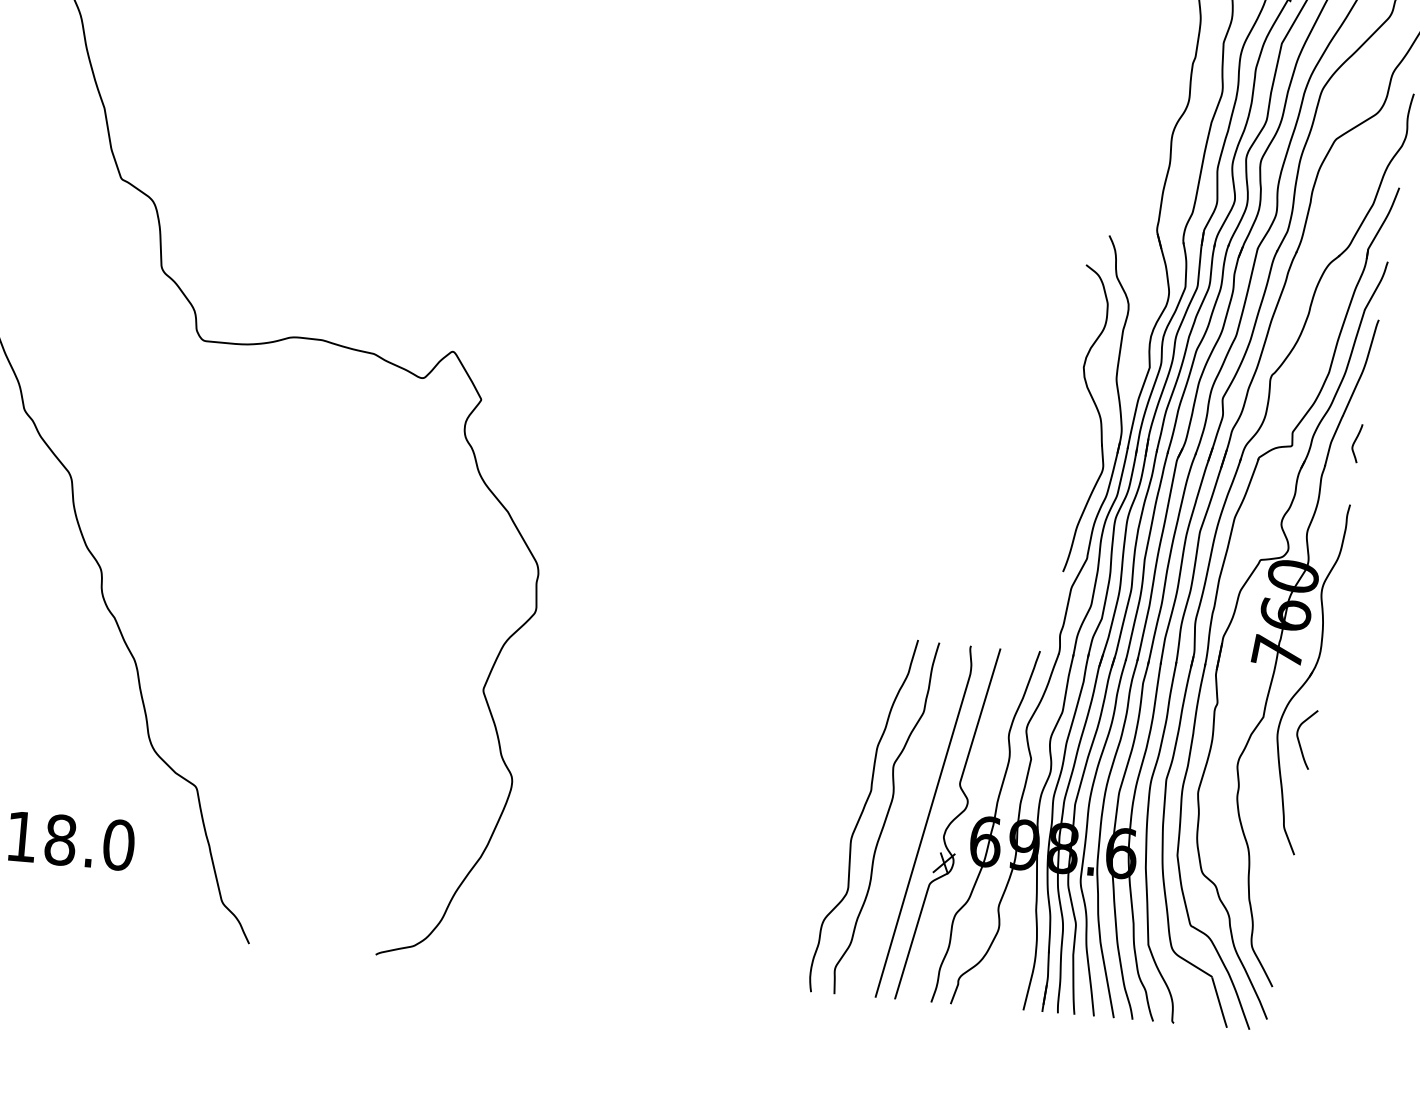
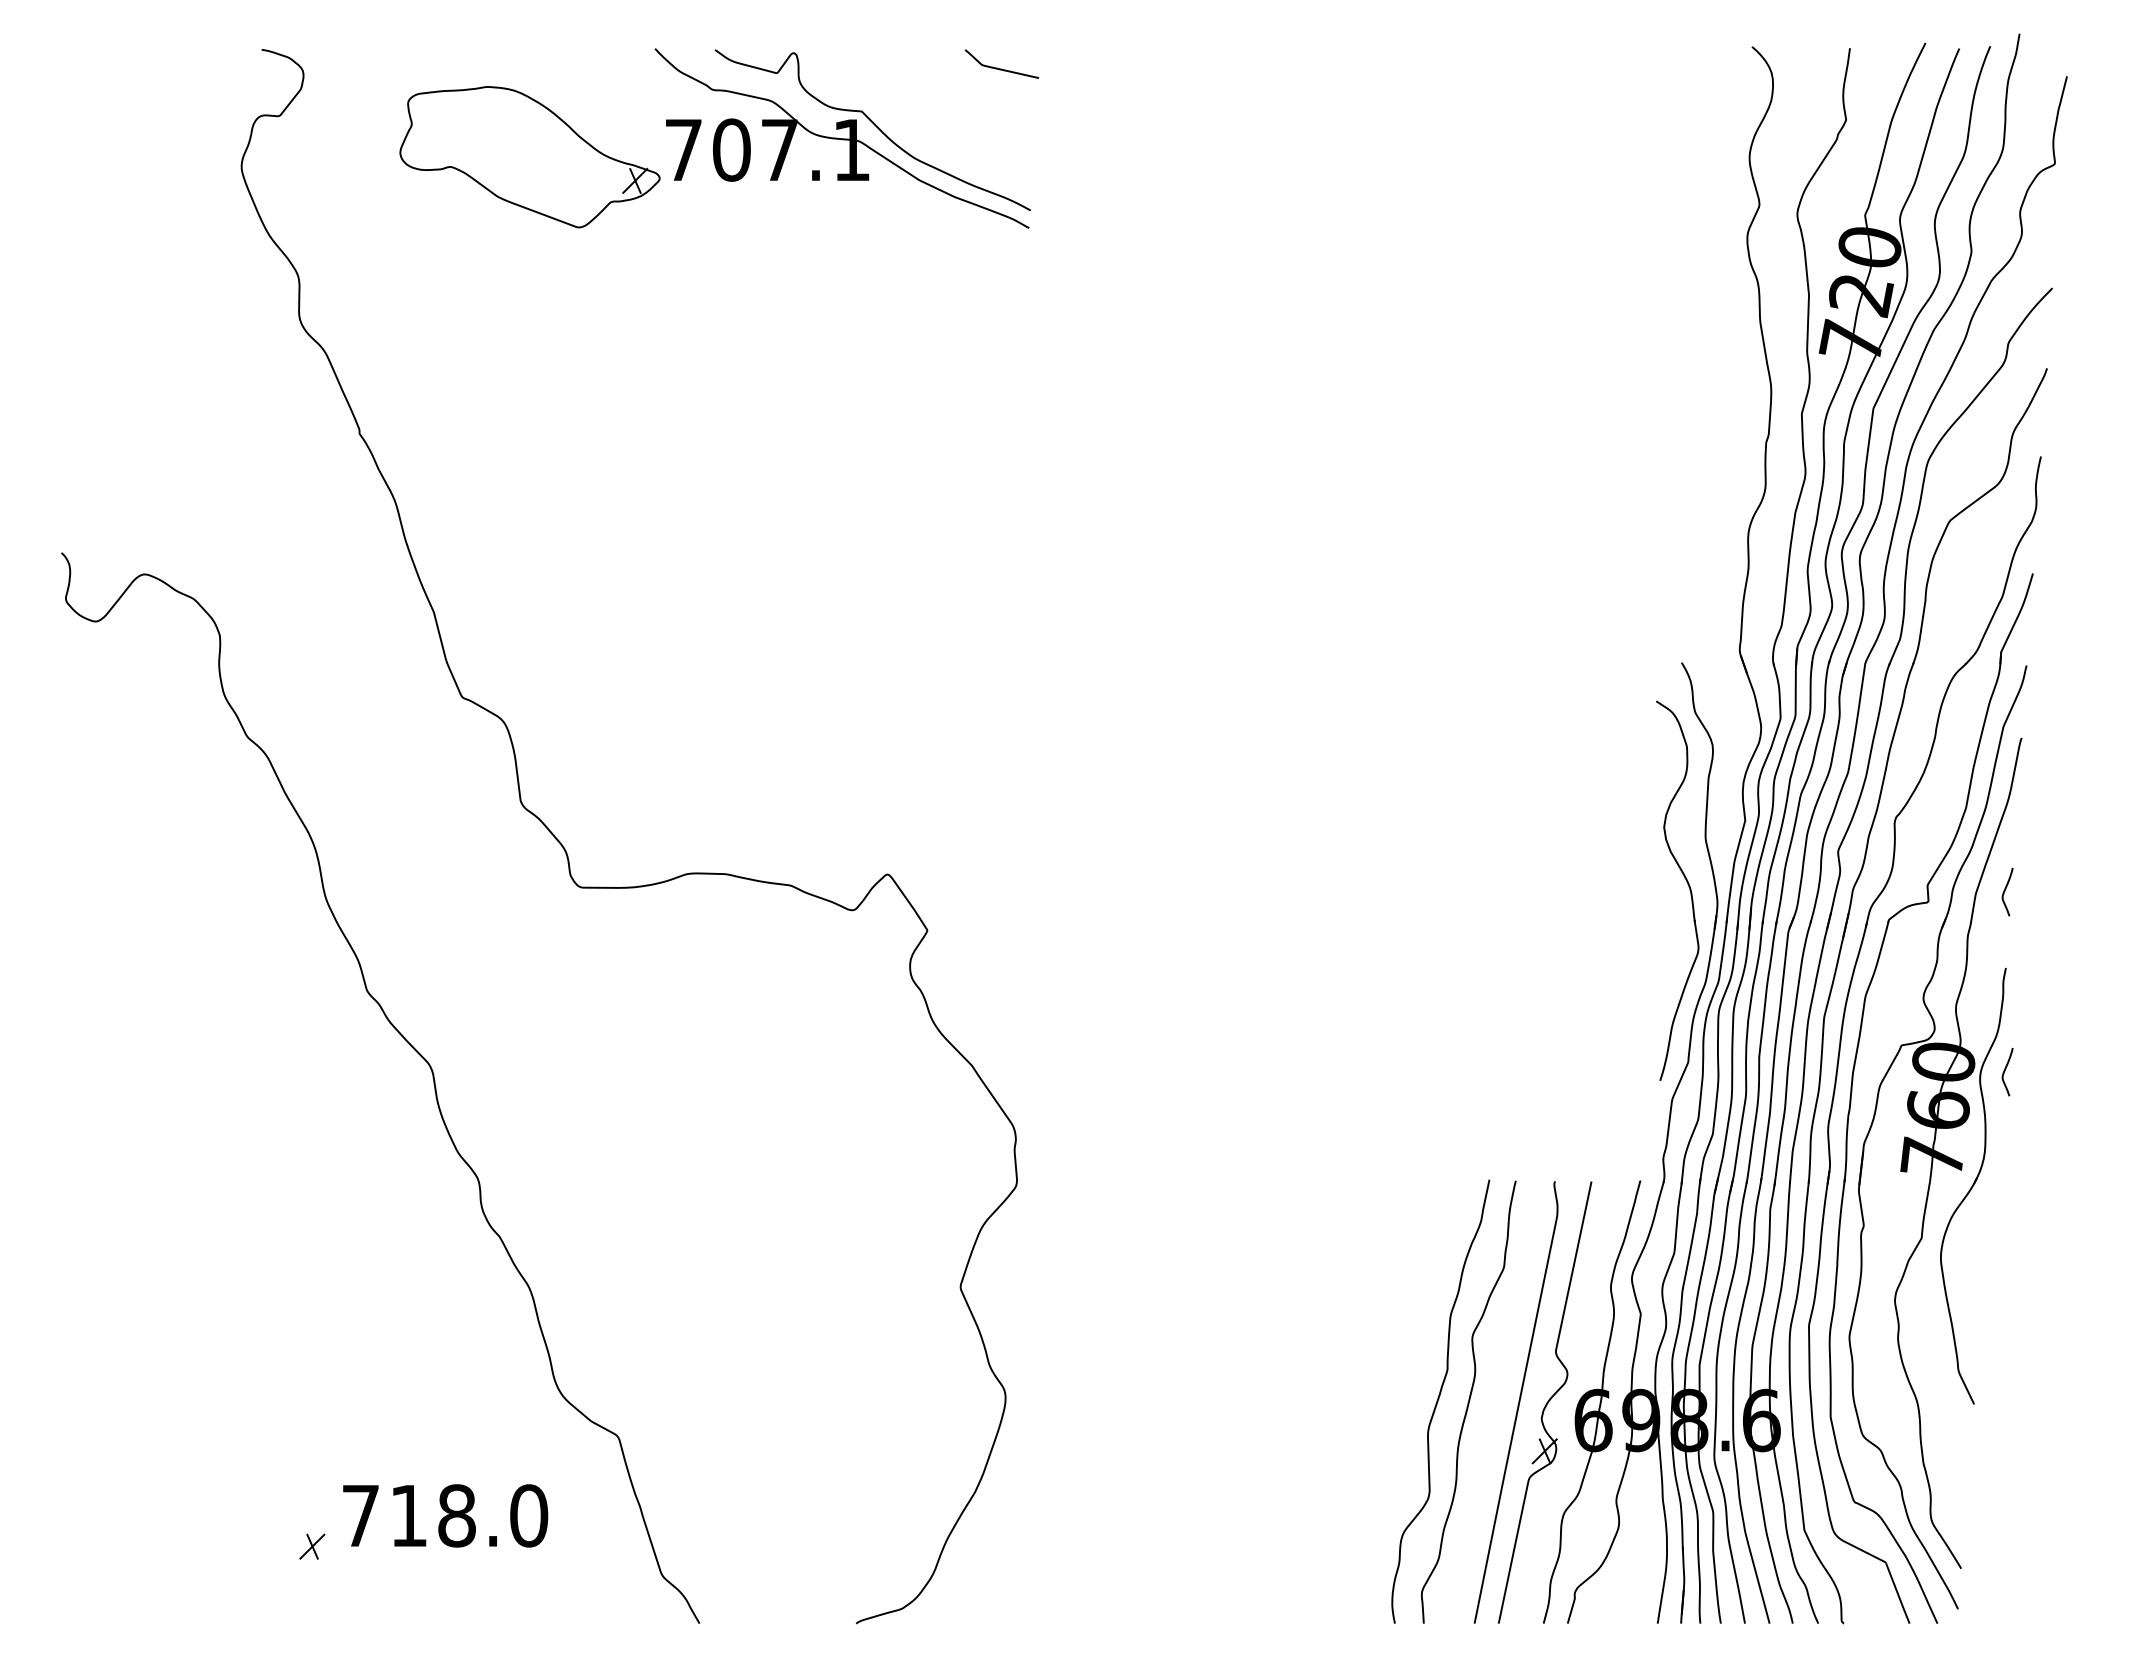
curve: (1342, 588) -> (2005, 1071), added
curve: (1300, 742) -> (1969, 1265), removed

